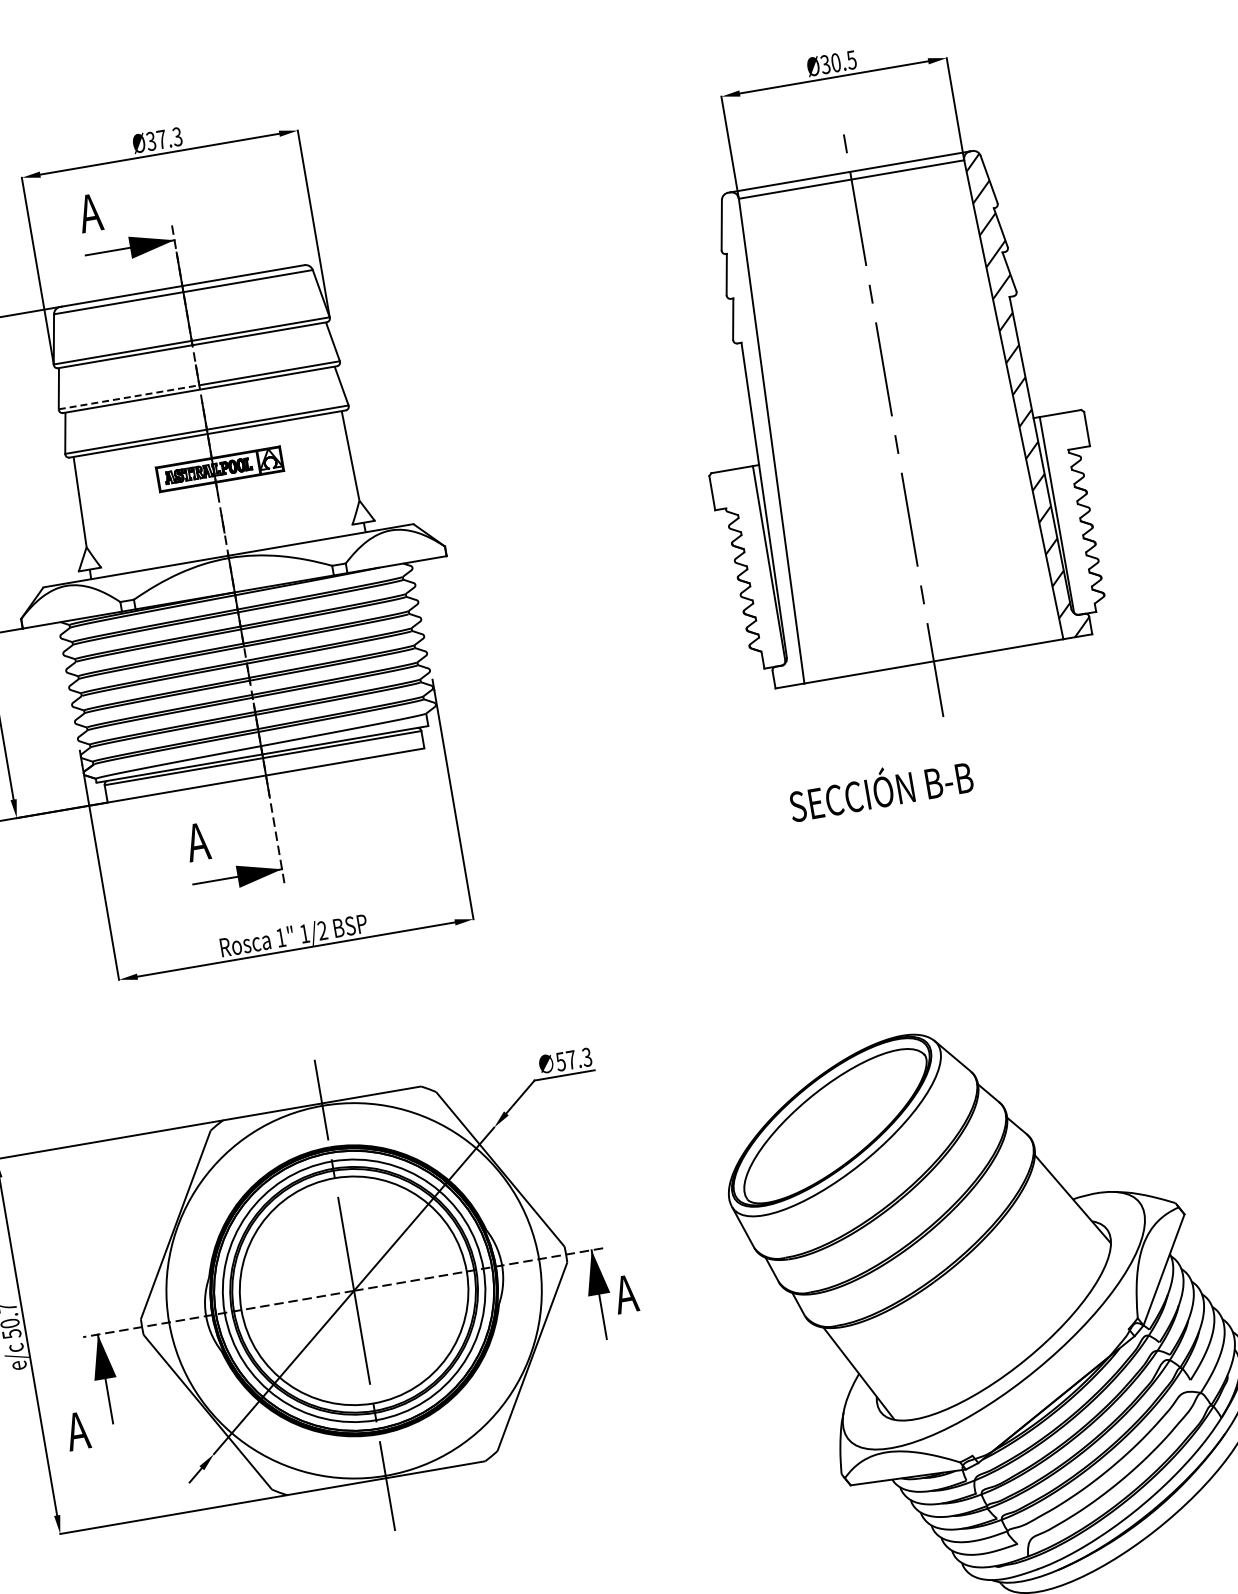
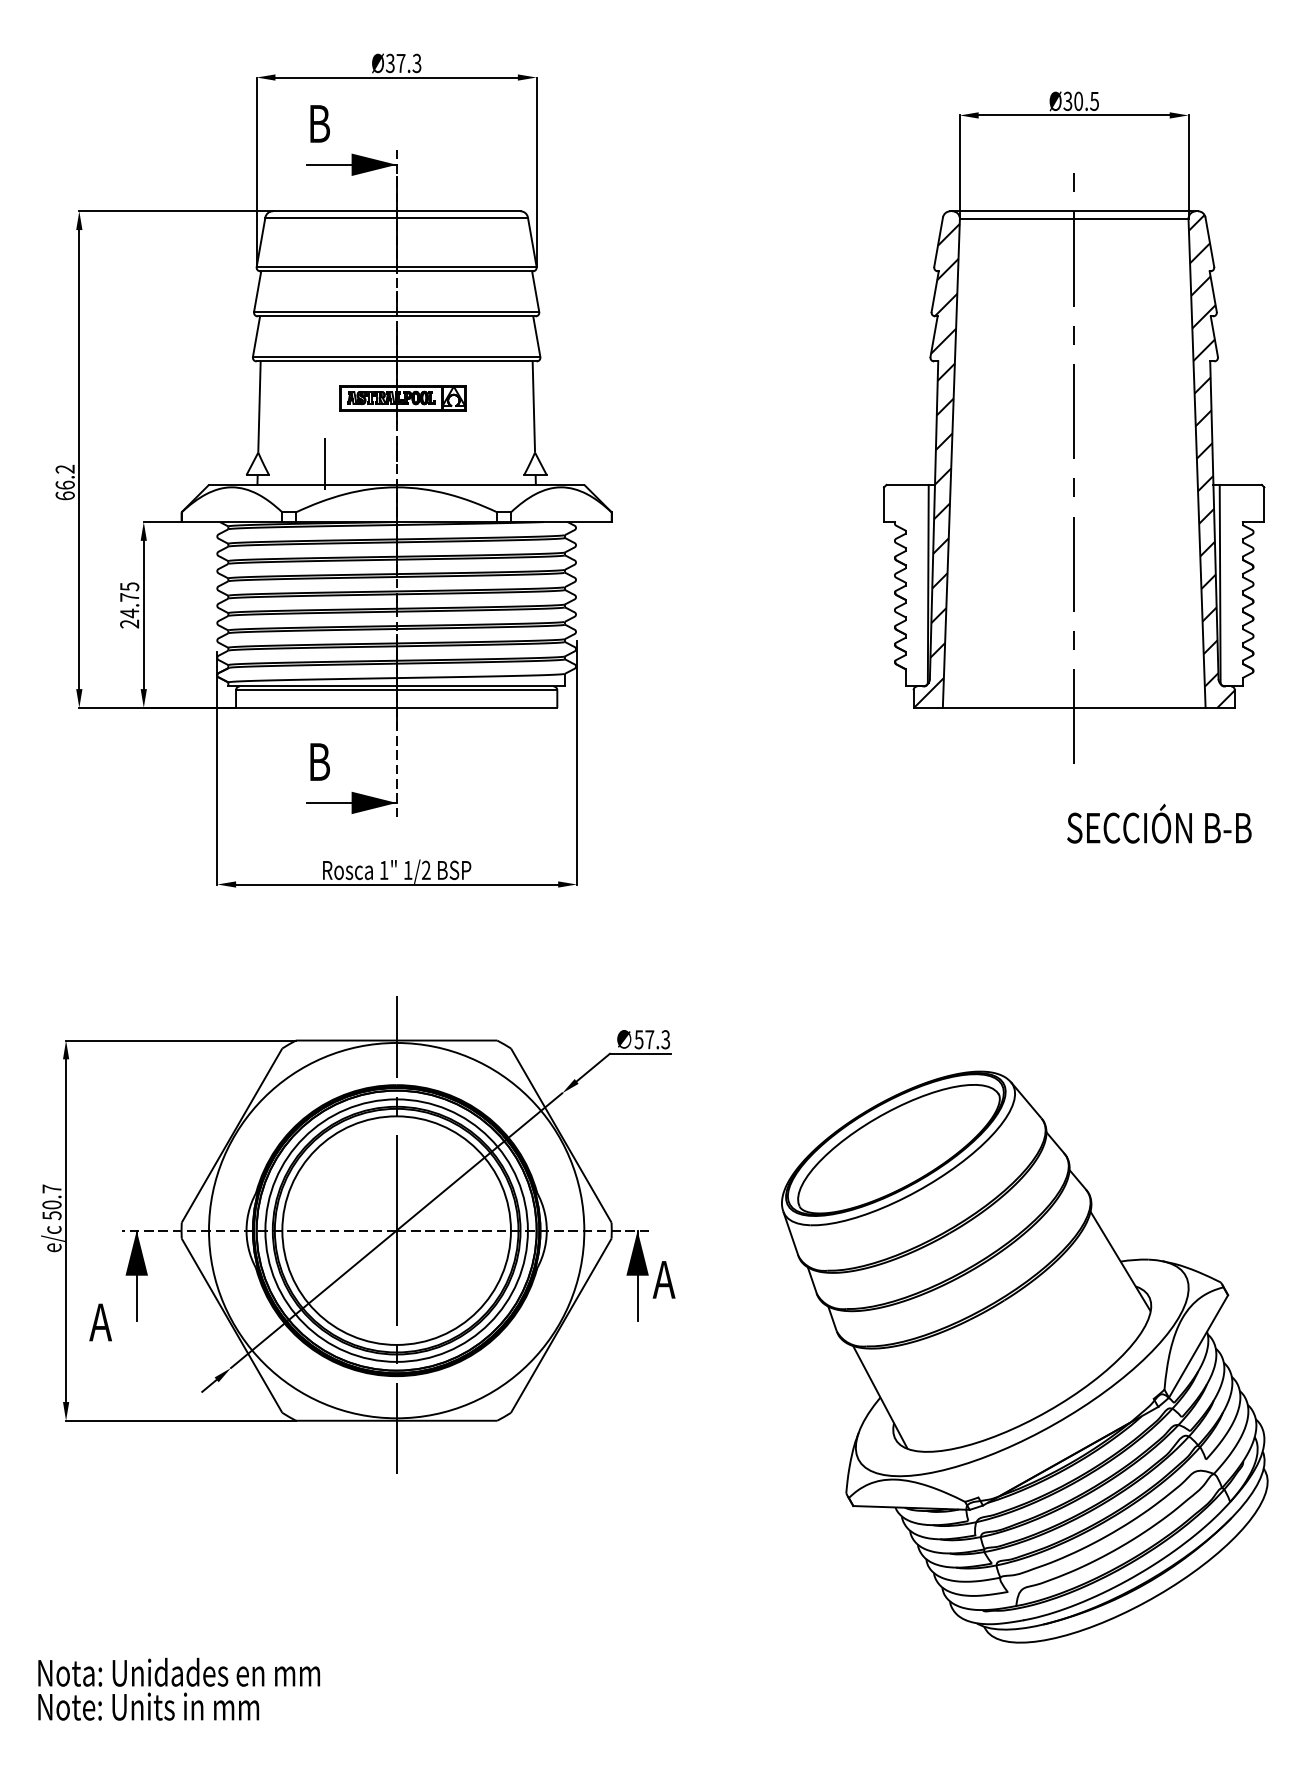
text: (89, 212) -> (317, 123), A -> B
line: (129, 396) -> (325, 311), dashed -> solid
hatch: (757, 445) -> (936, 465), added
line: (154, 546) -> (325, 463), added
text: (880, 787) -> (1159, 823), moved
text: (197, 841) -> (317, 761), A -> B

